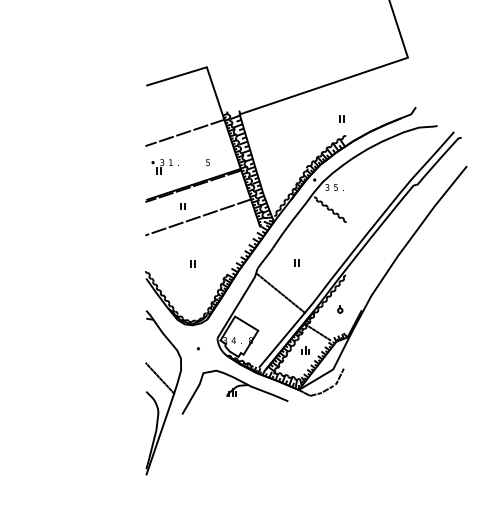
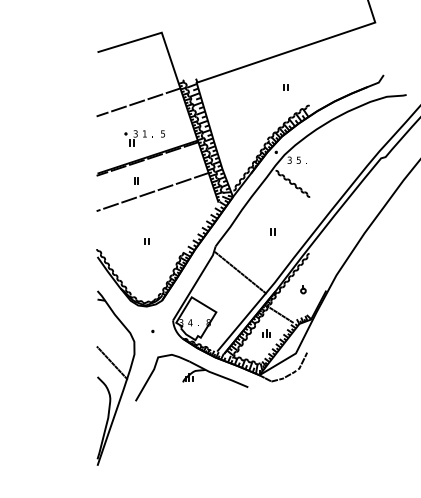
part: (341, 118) -> (285, 87), moved
part: (164, 166) -> (138, 138), moved
part: (296, 262) -> (272, 231), moved

